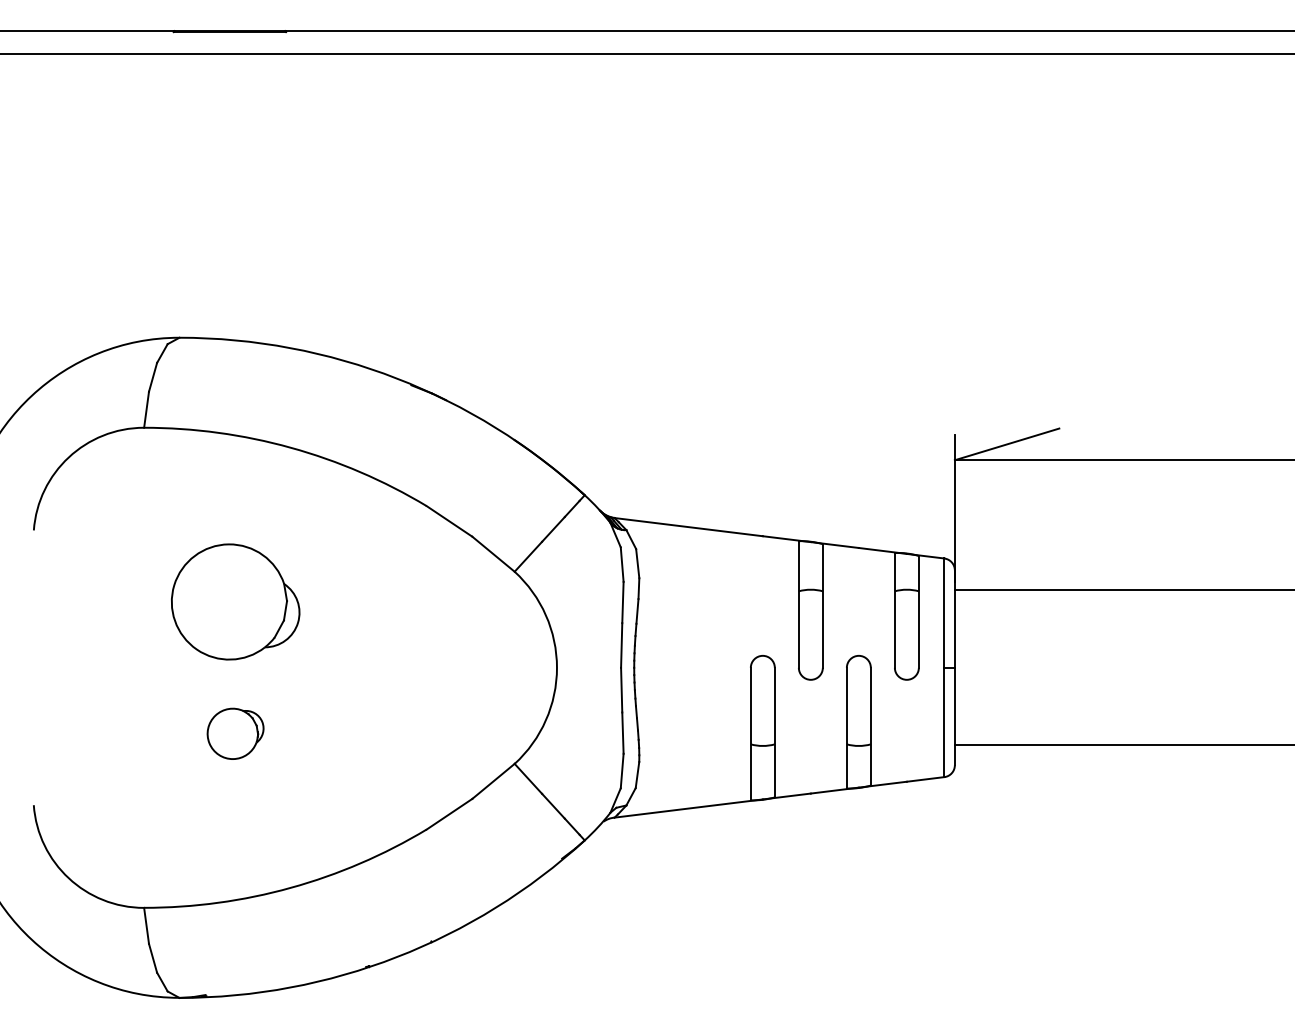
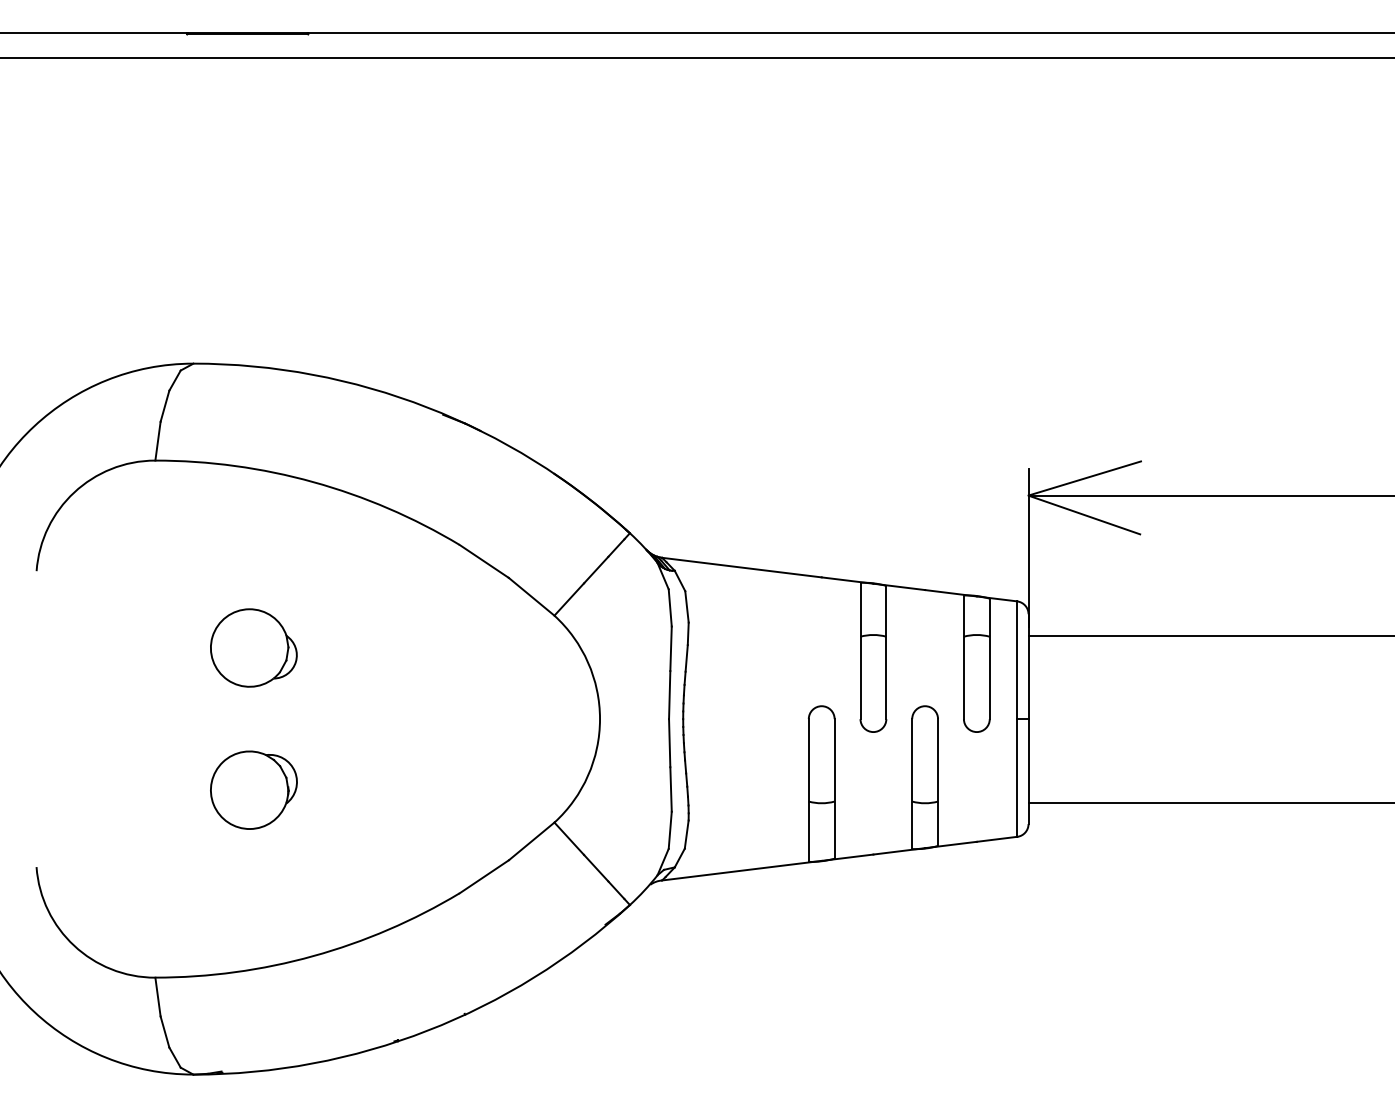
line: (1007, 478) -> (1085, 515), added
part: (235, 601) -> (253, 647), size x0.62
part: (235, 733) -> (253, 789), size x1.43

